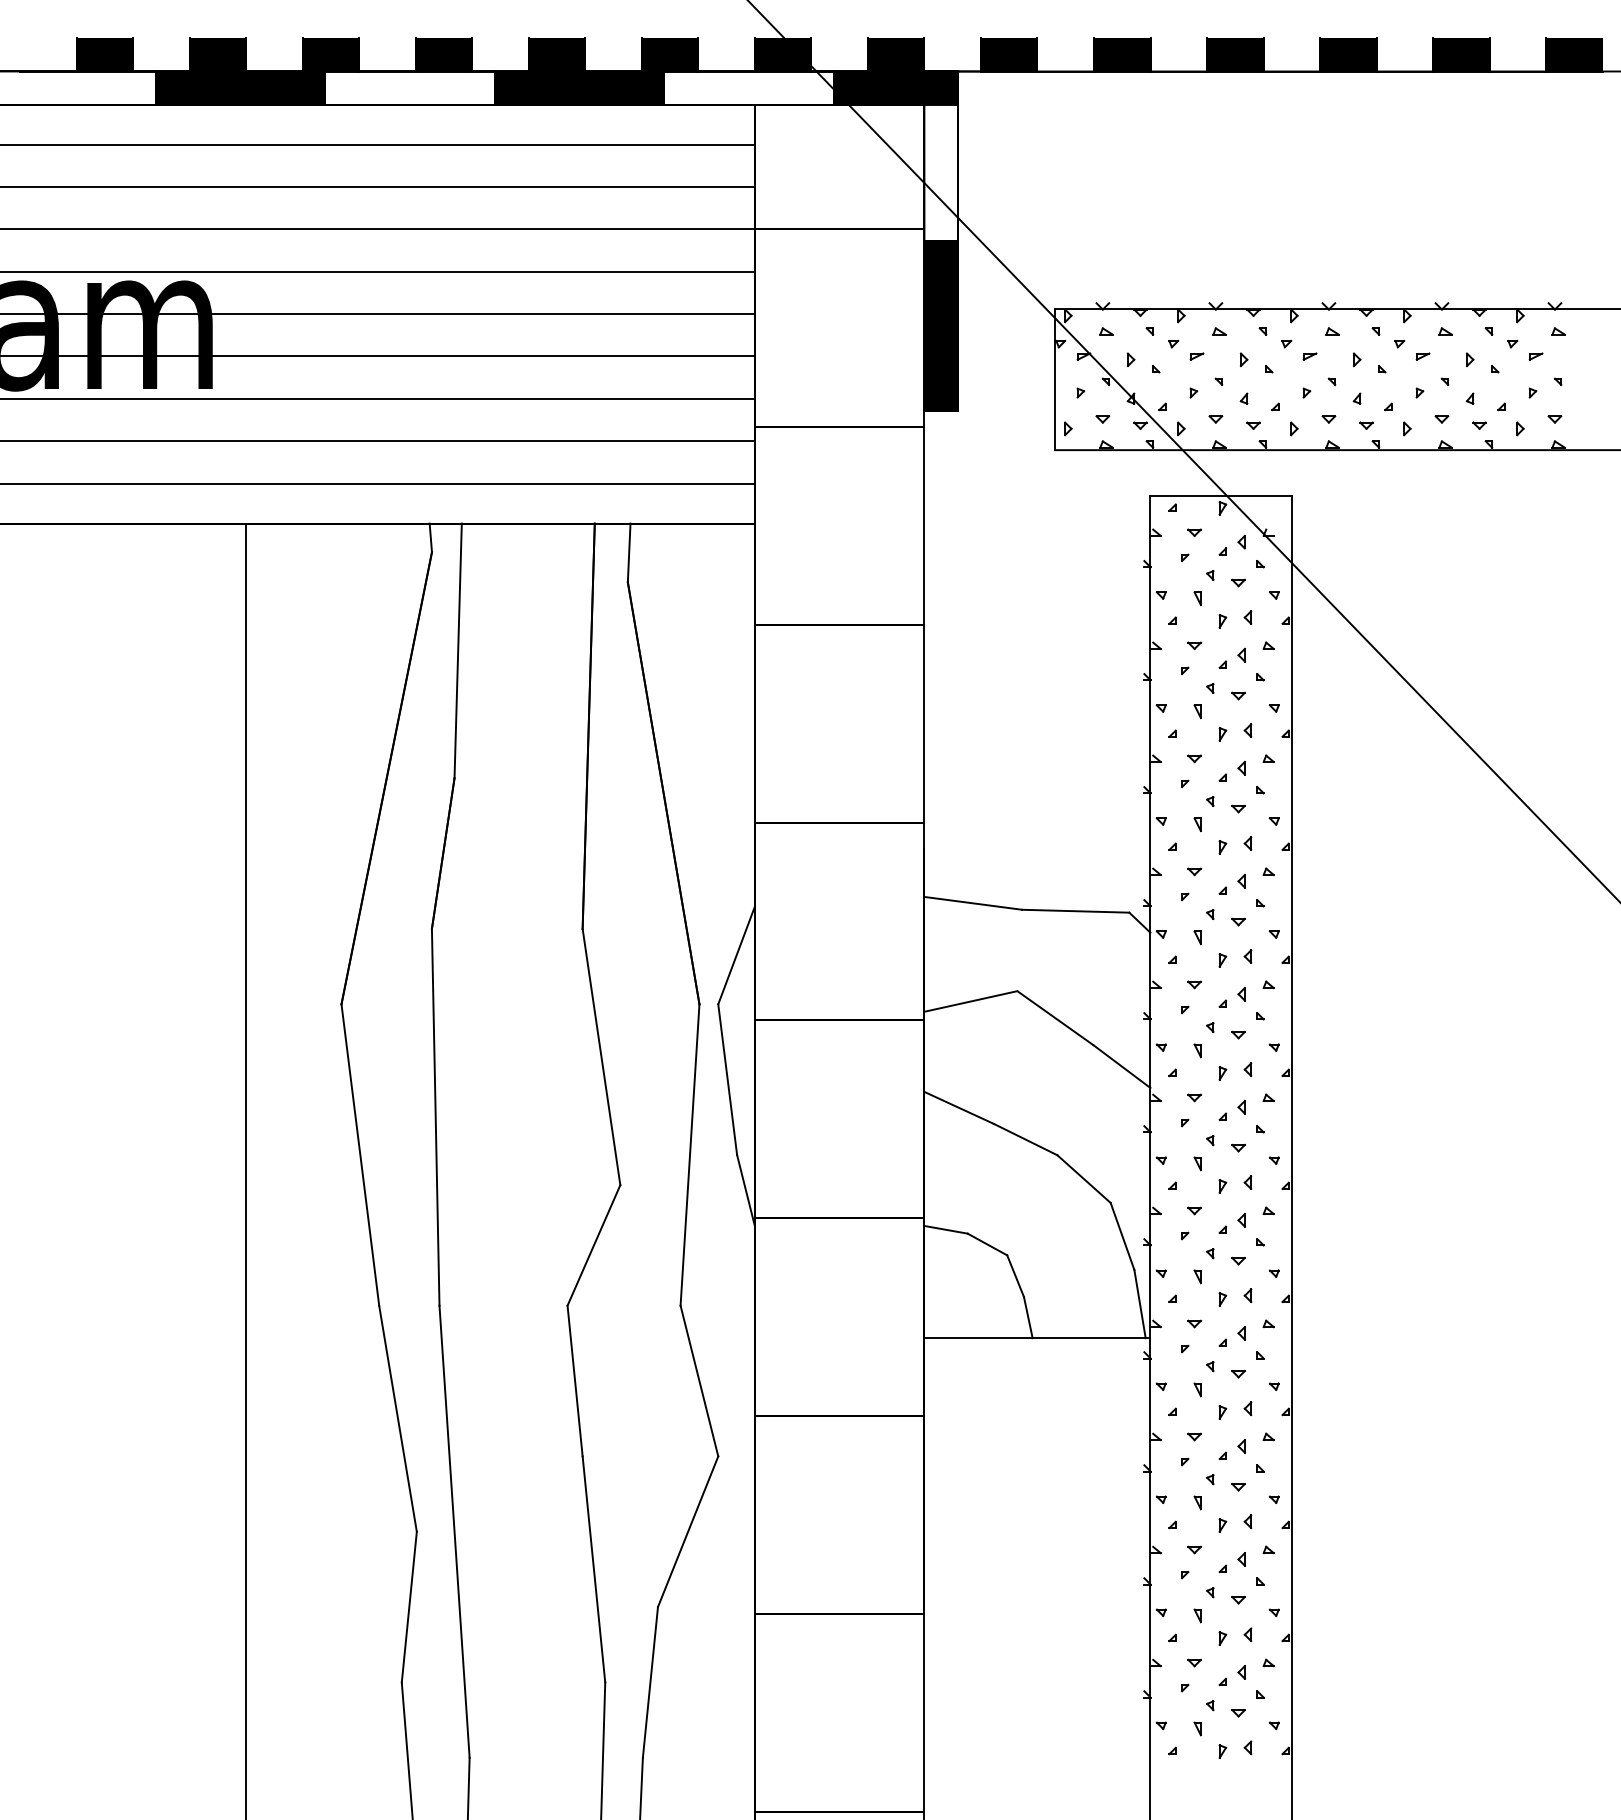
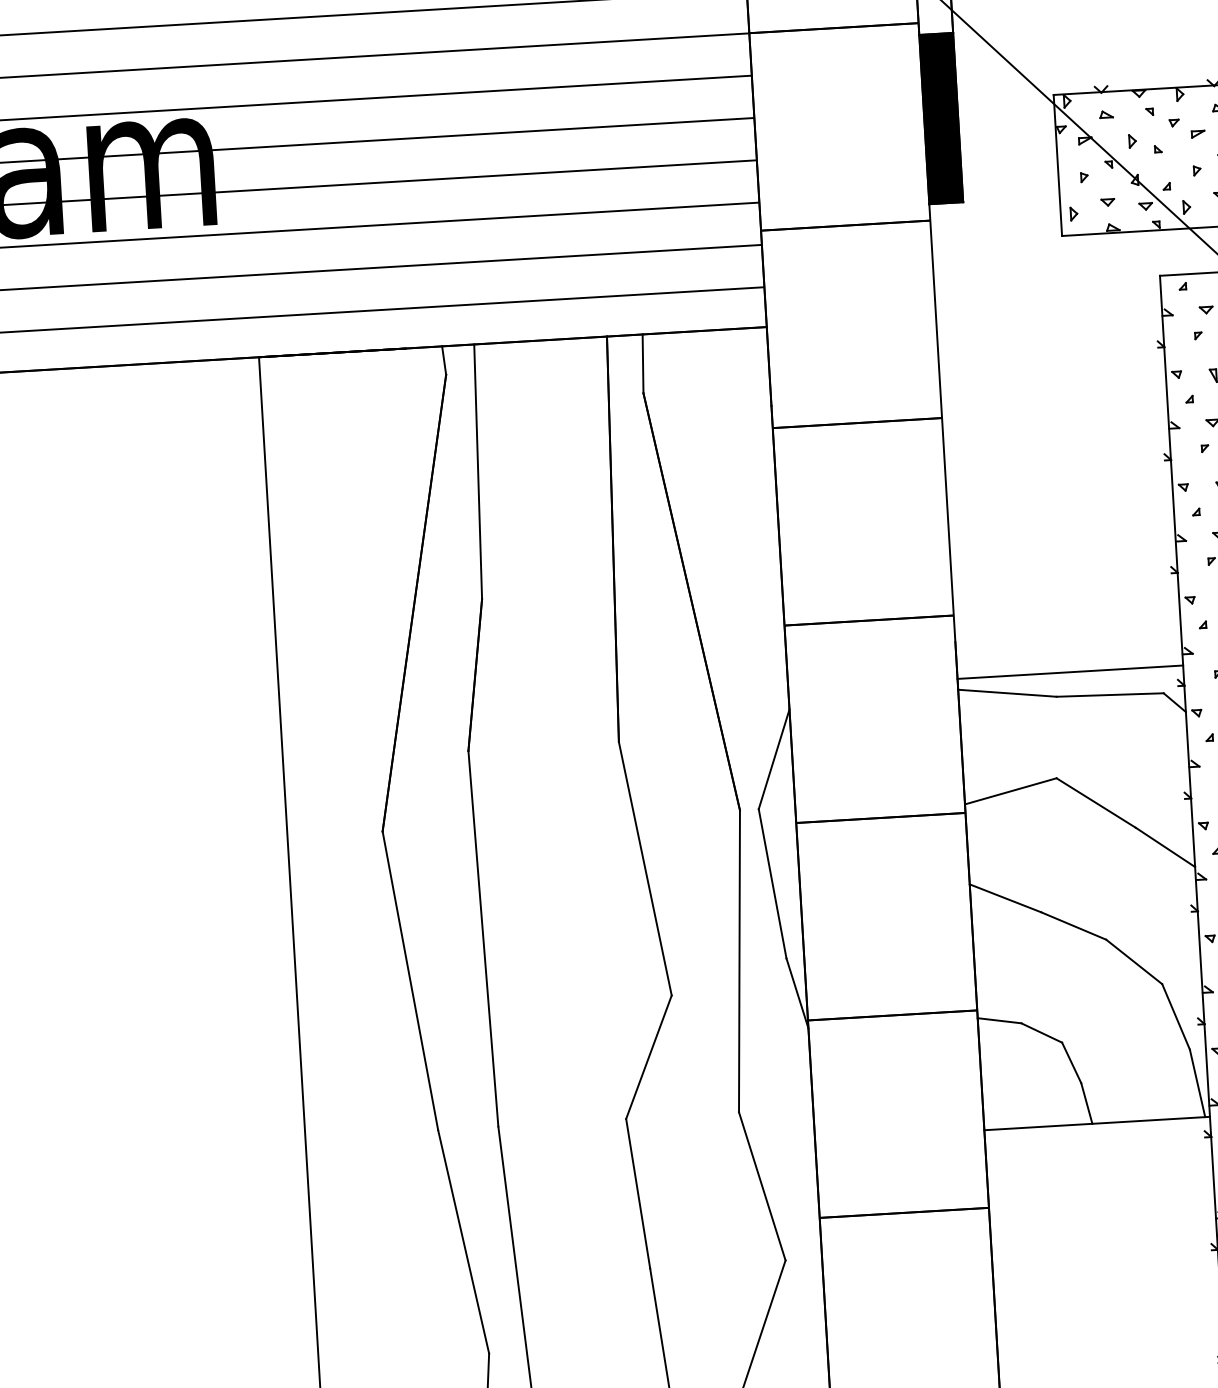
line: (1037, 886) -> (1070, 672), added

